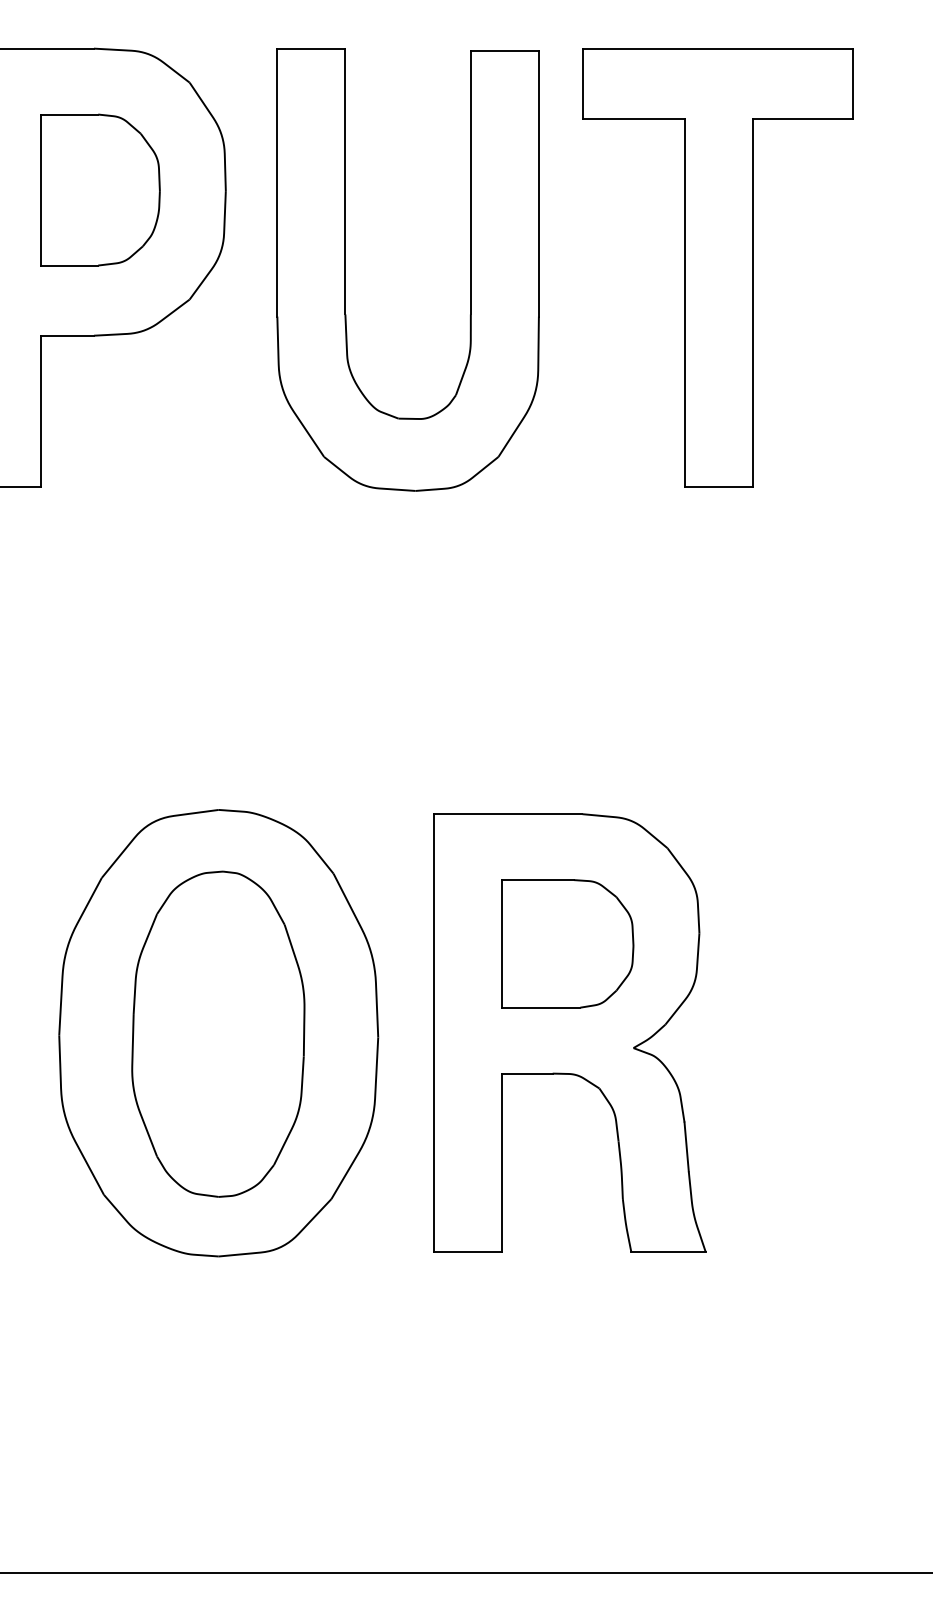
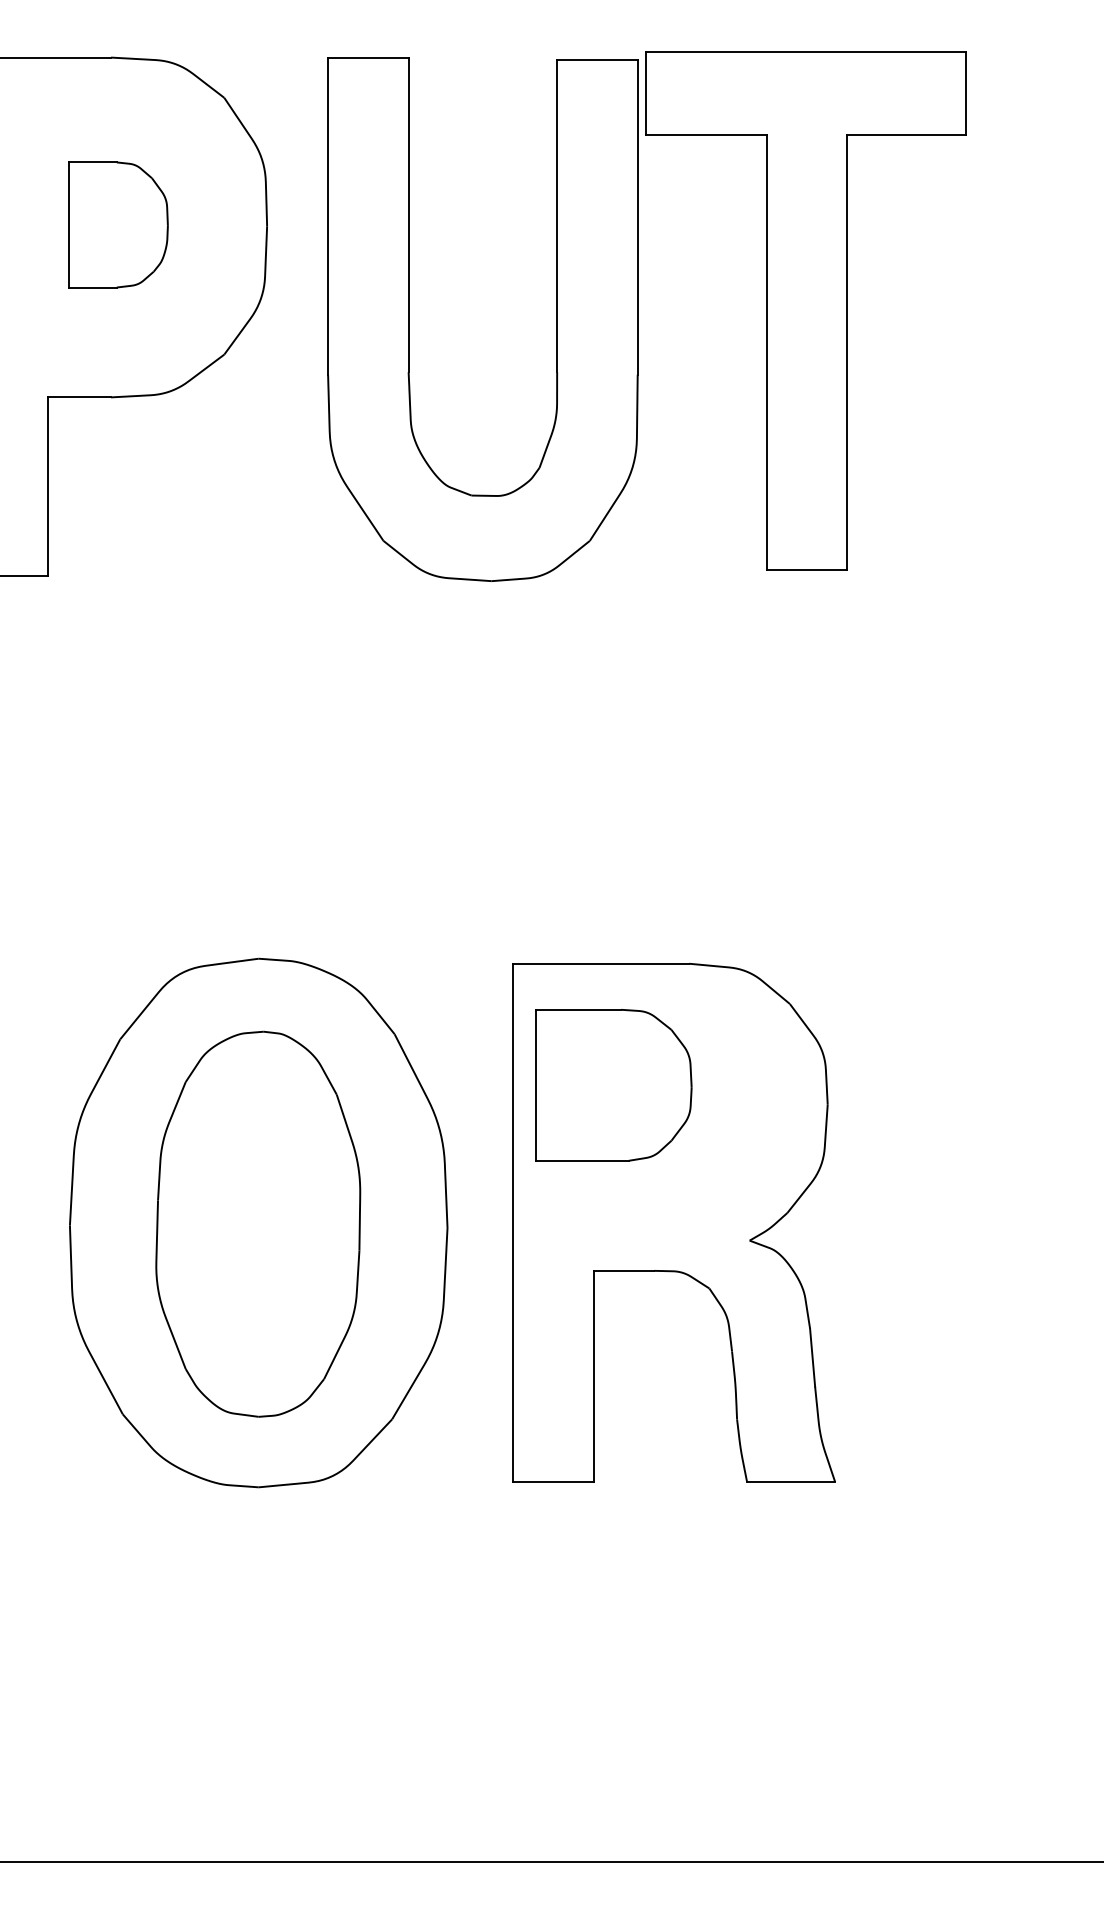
part: (100, 189) -> (118, 224), size x0.7
part: (717, 267) -> (805, 310), moved
part: (567, 944) -> (613, 1085), moved

